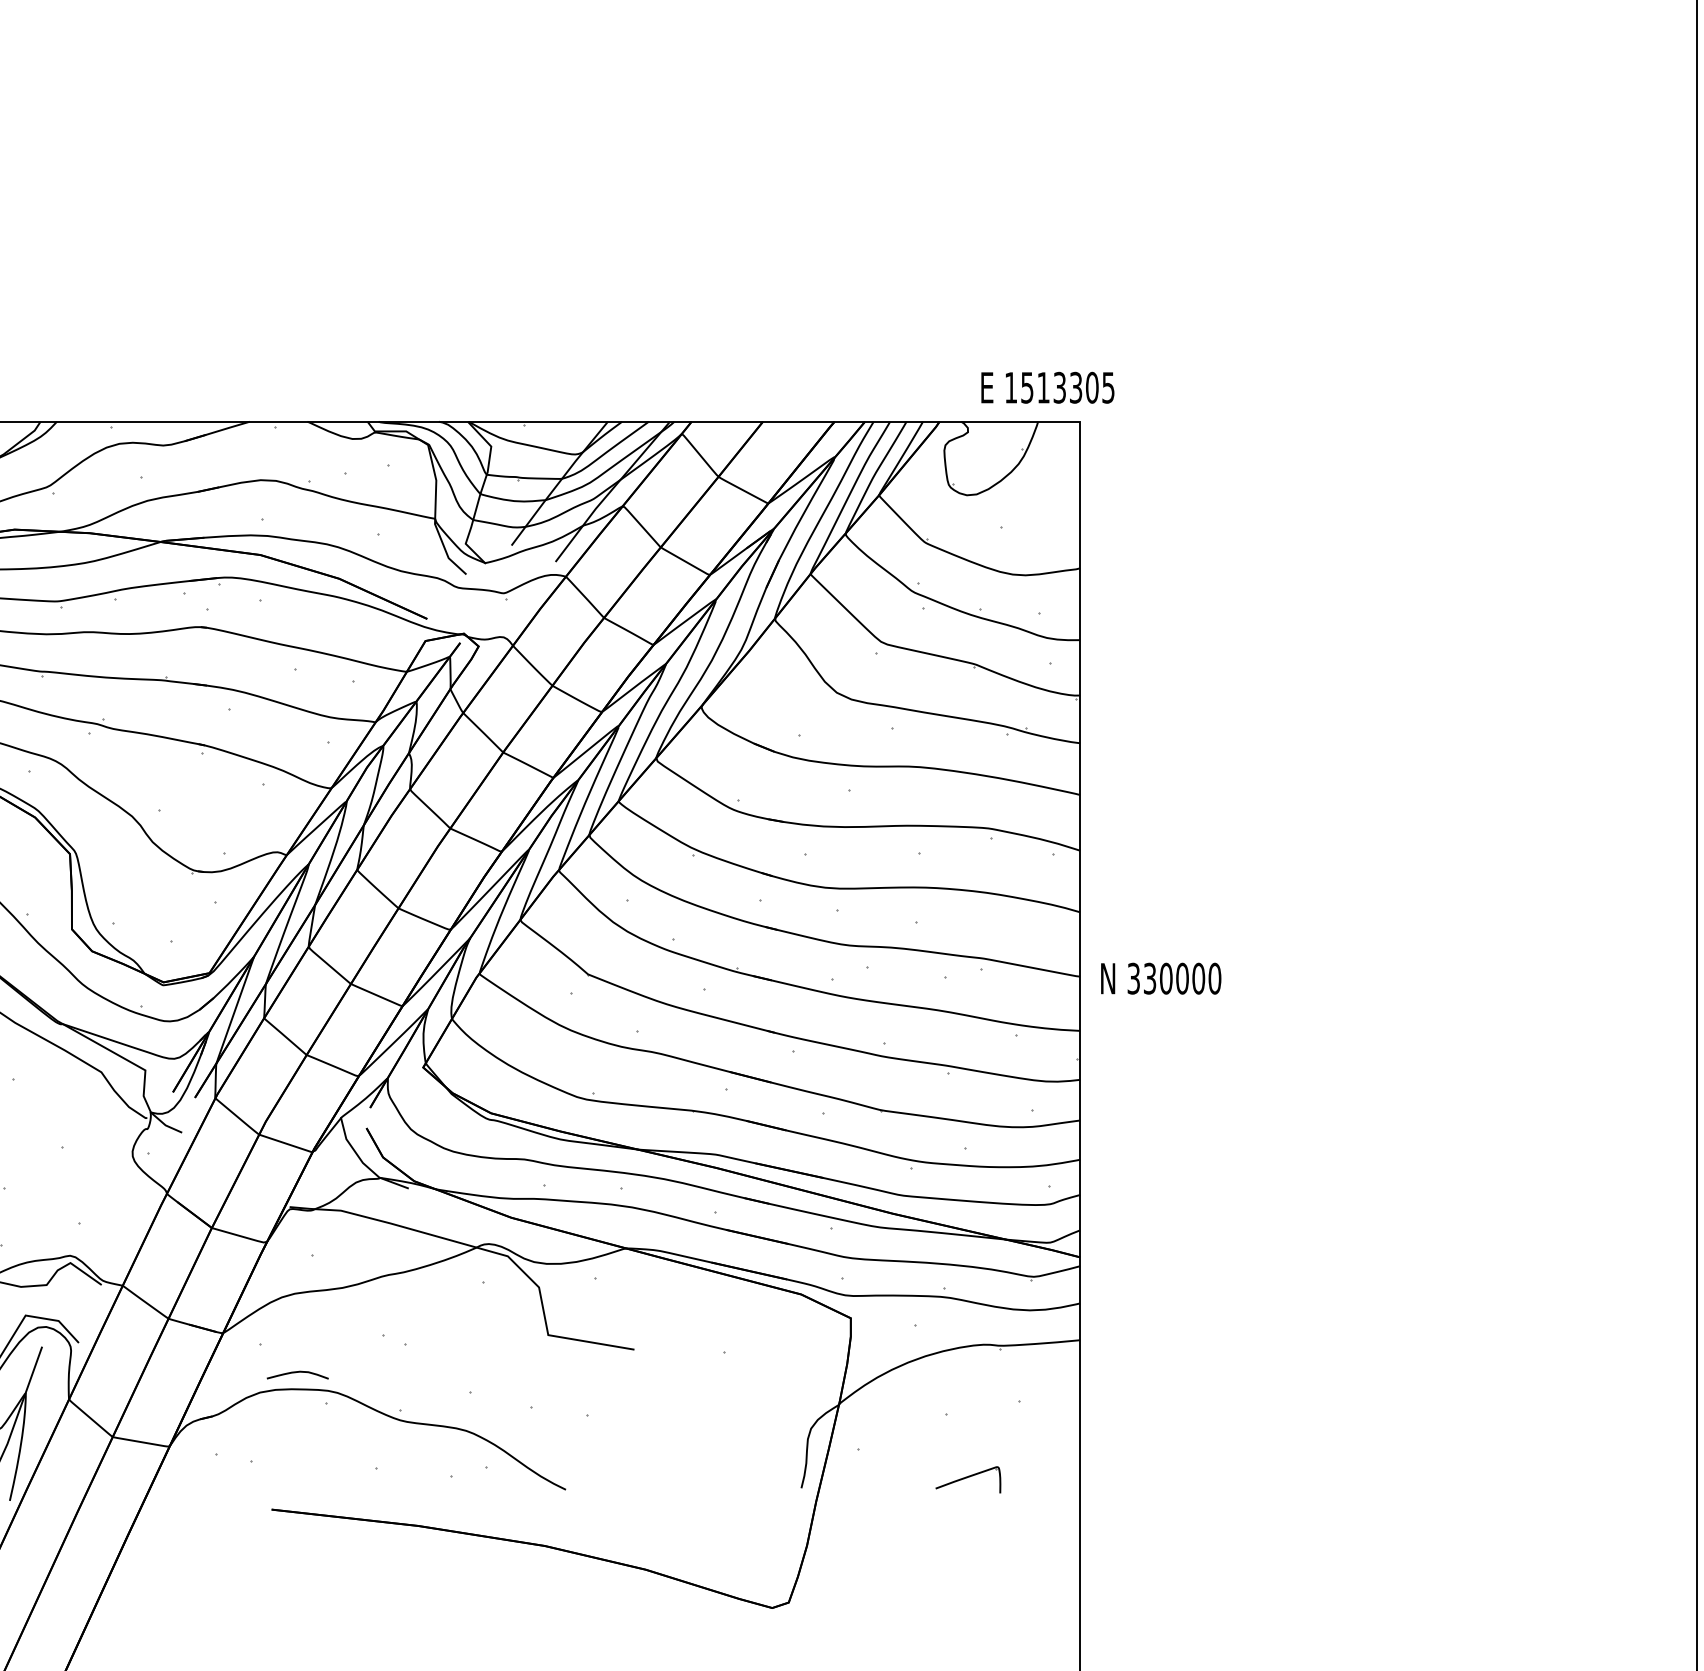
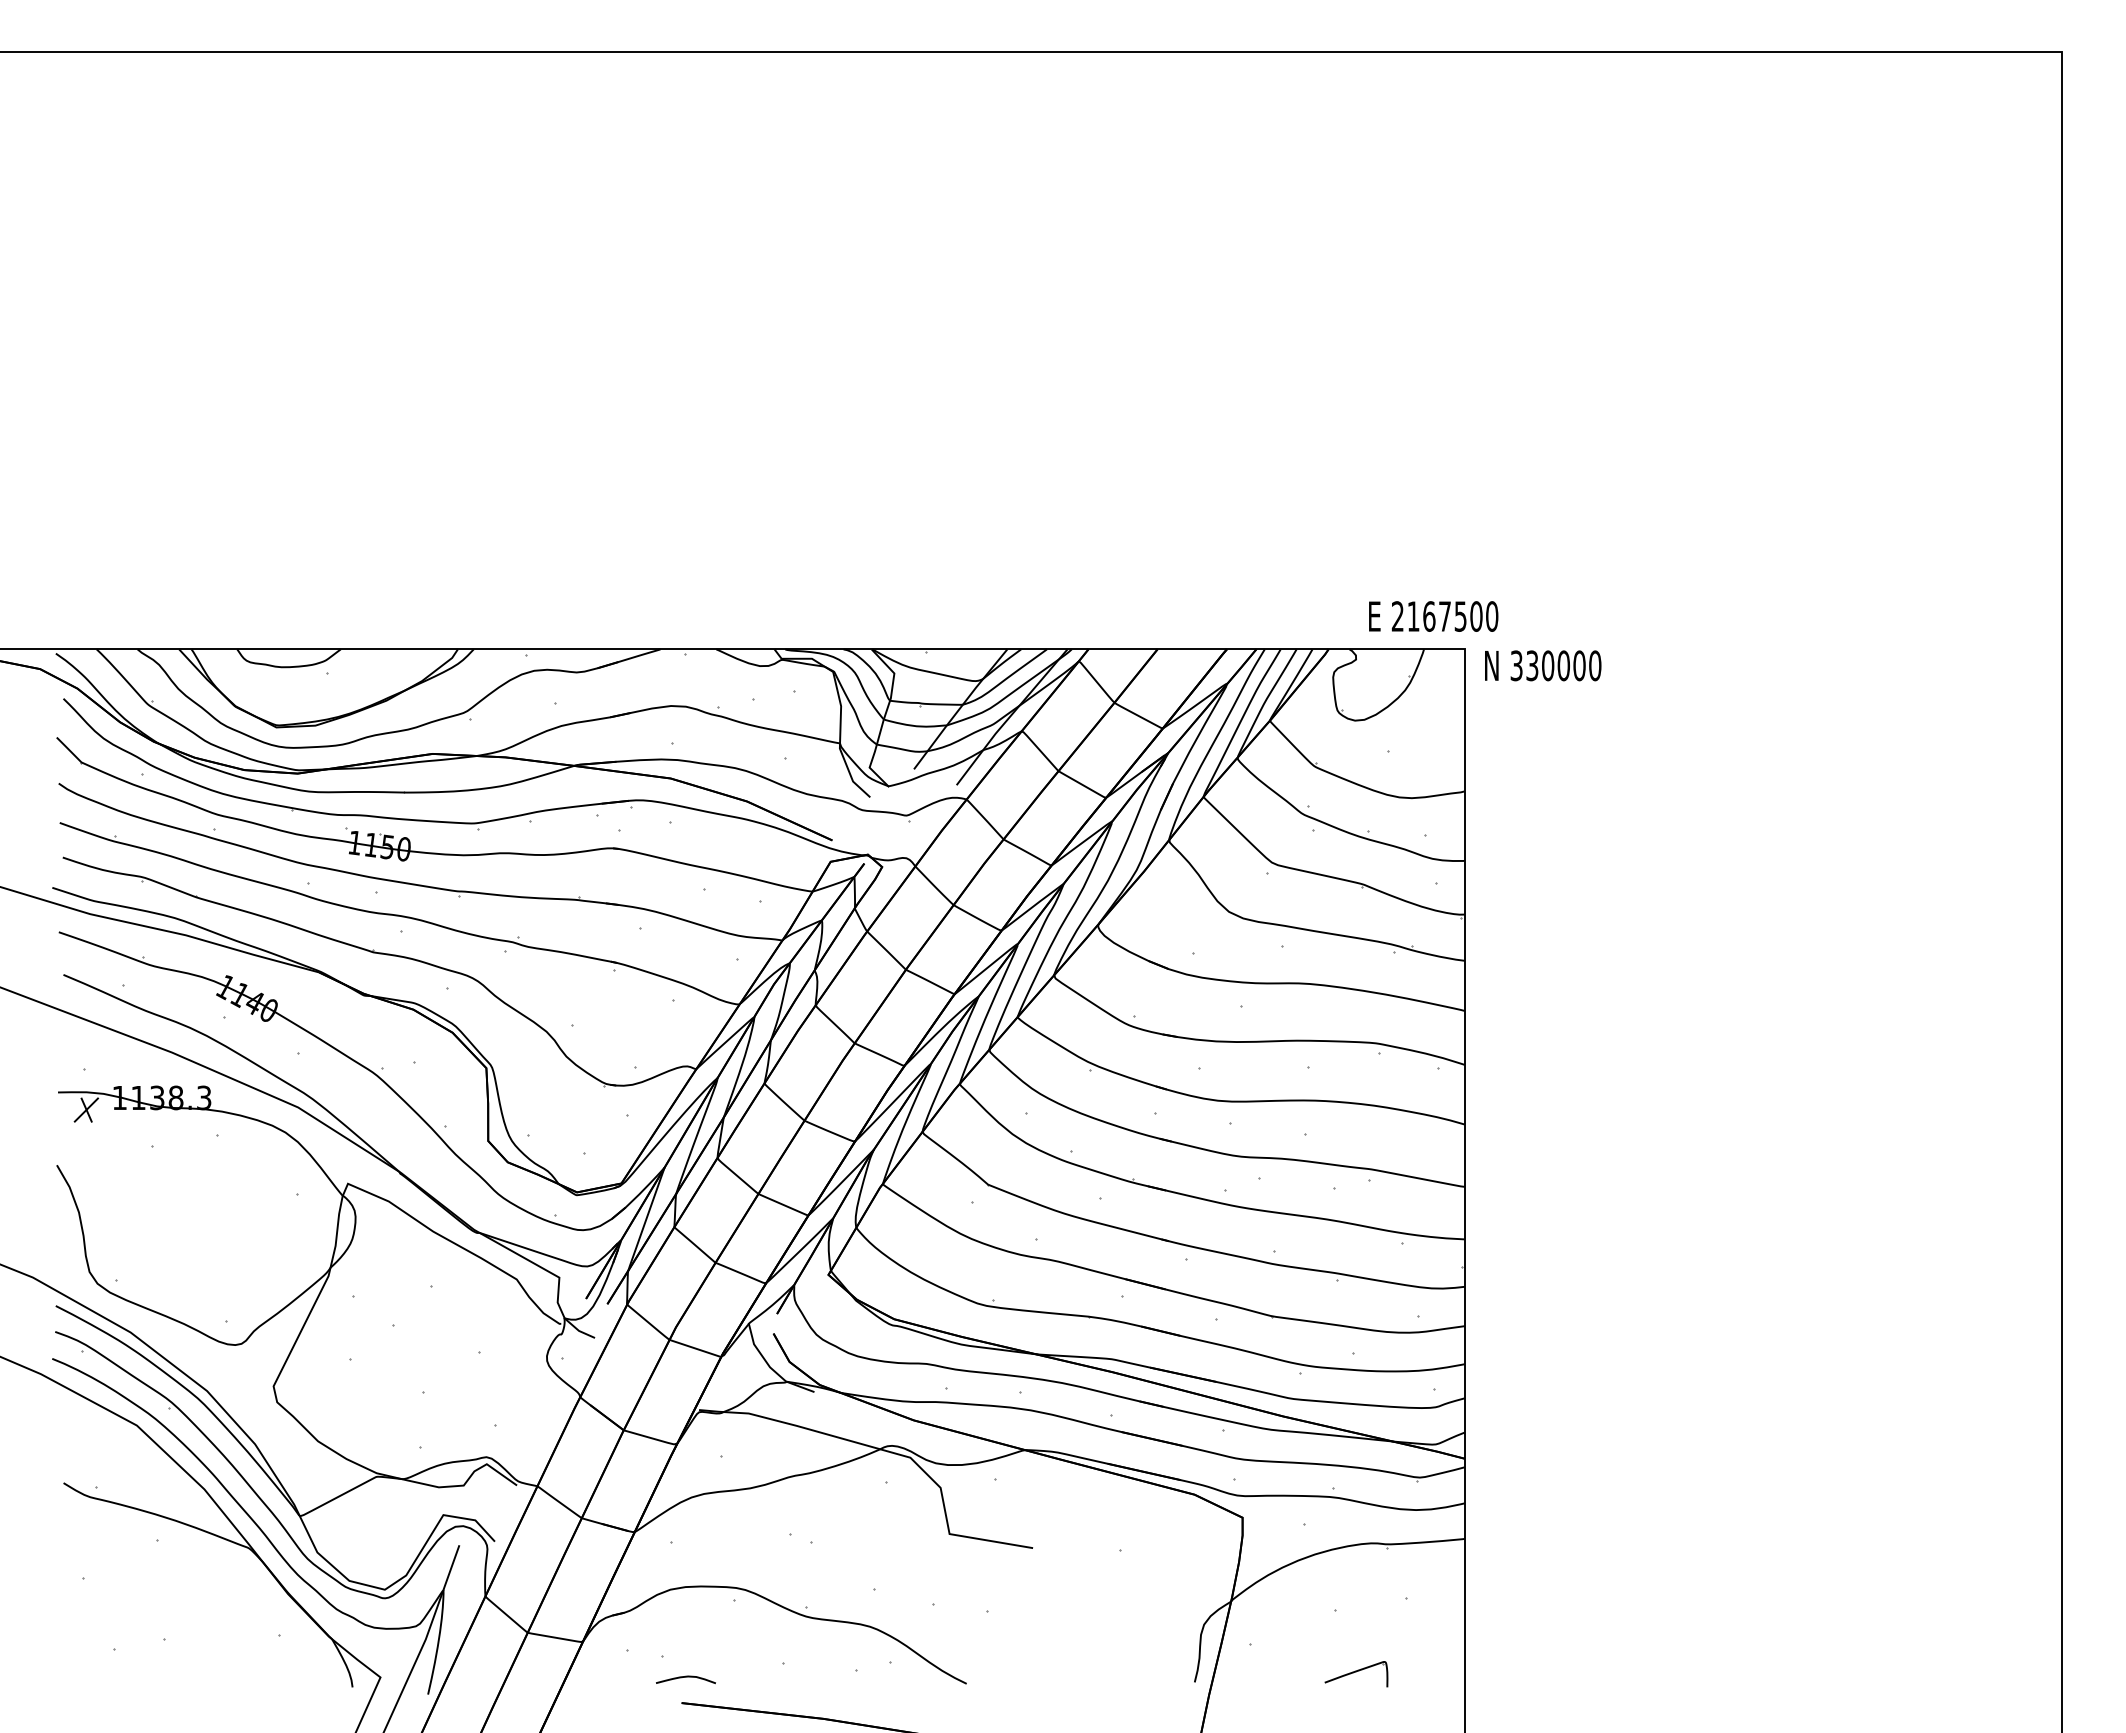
text: (1059, 387) -> (1444, 616), 1513305 -> 2167500
text: (1161, 978) -> (1543, 665), moved
curve: (297, 1372) -> (685, 1677), moved

